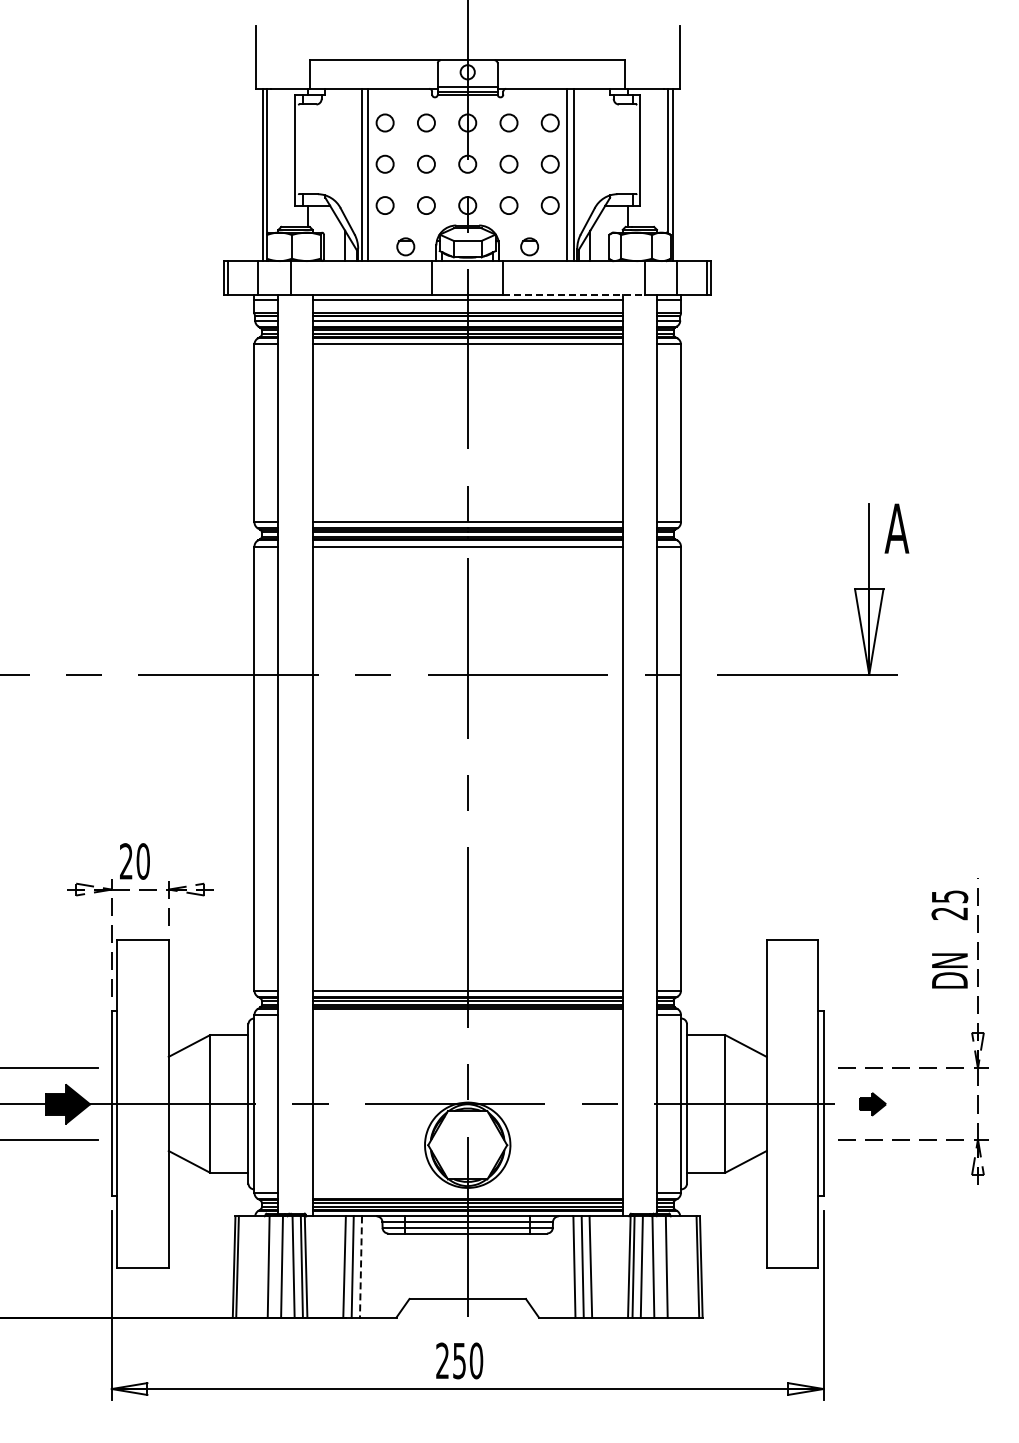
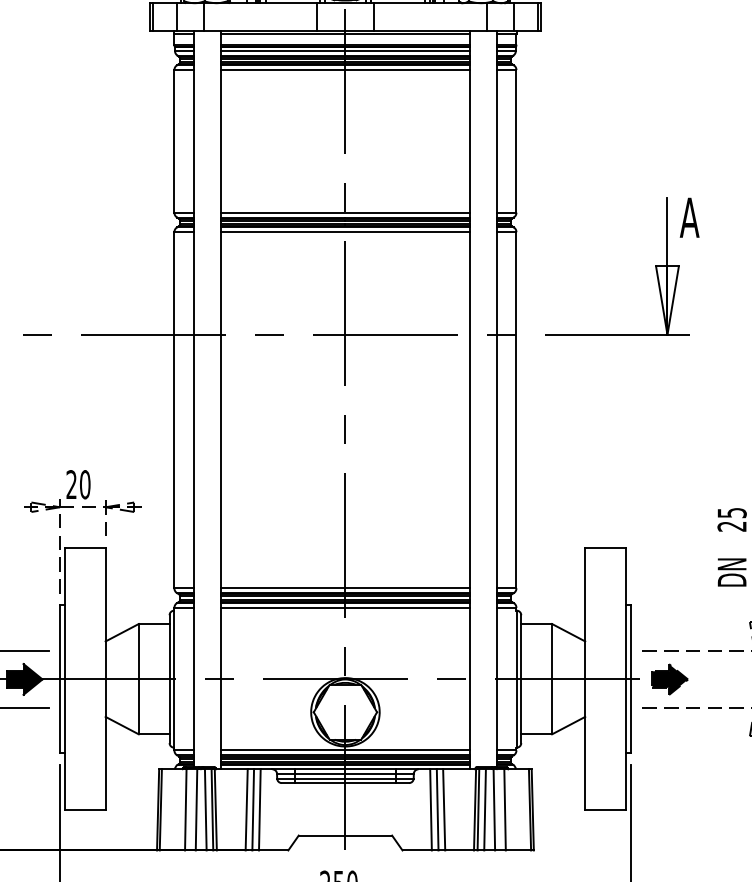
line: (573, 295) -> (430, 30), dashed -> solid
line: (467, 1015) -> (345, 608), added
part: (872, 1103) -> (670, 678), size x1.67
line: (467, 1192) -> (345, 750), added
line: (361, 1266) -> (260, 809), dashed -> solid

